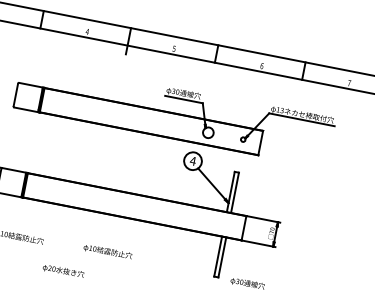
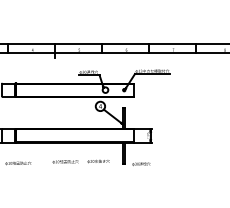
text: (63, 271) -> (98, 161), moved

